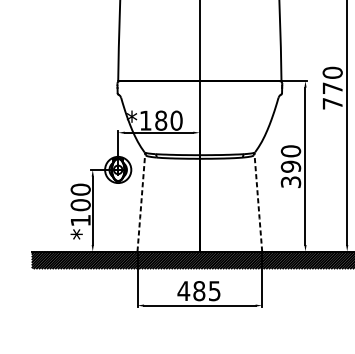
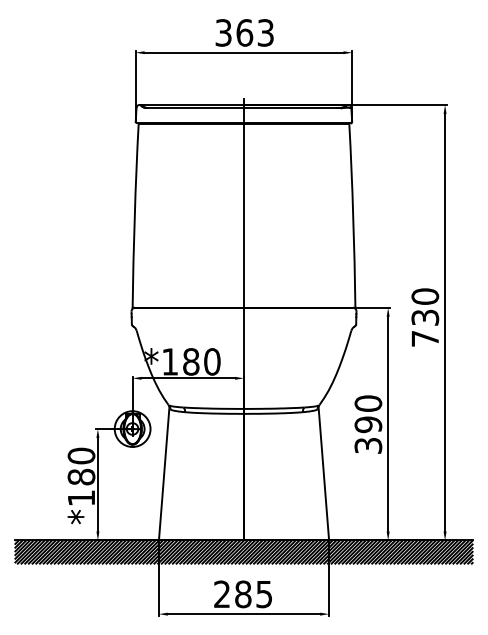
text: (332, 88) -> (425, 317), 770 -> 730
line: (141, 202) -> (164, 473), dashed -> solid
line: (258, 202) -> (323, 473), dashed -> solid
text: (80, 204) -> (81, 476), *100 -> *180
text: (183, 290) -> (221, 593), 485 -> 285

